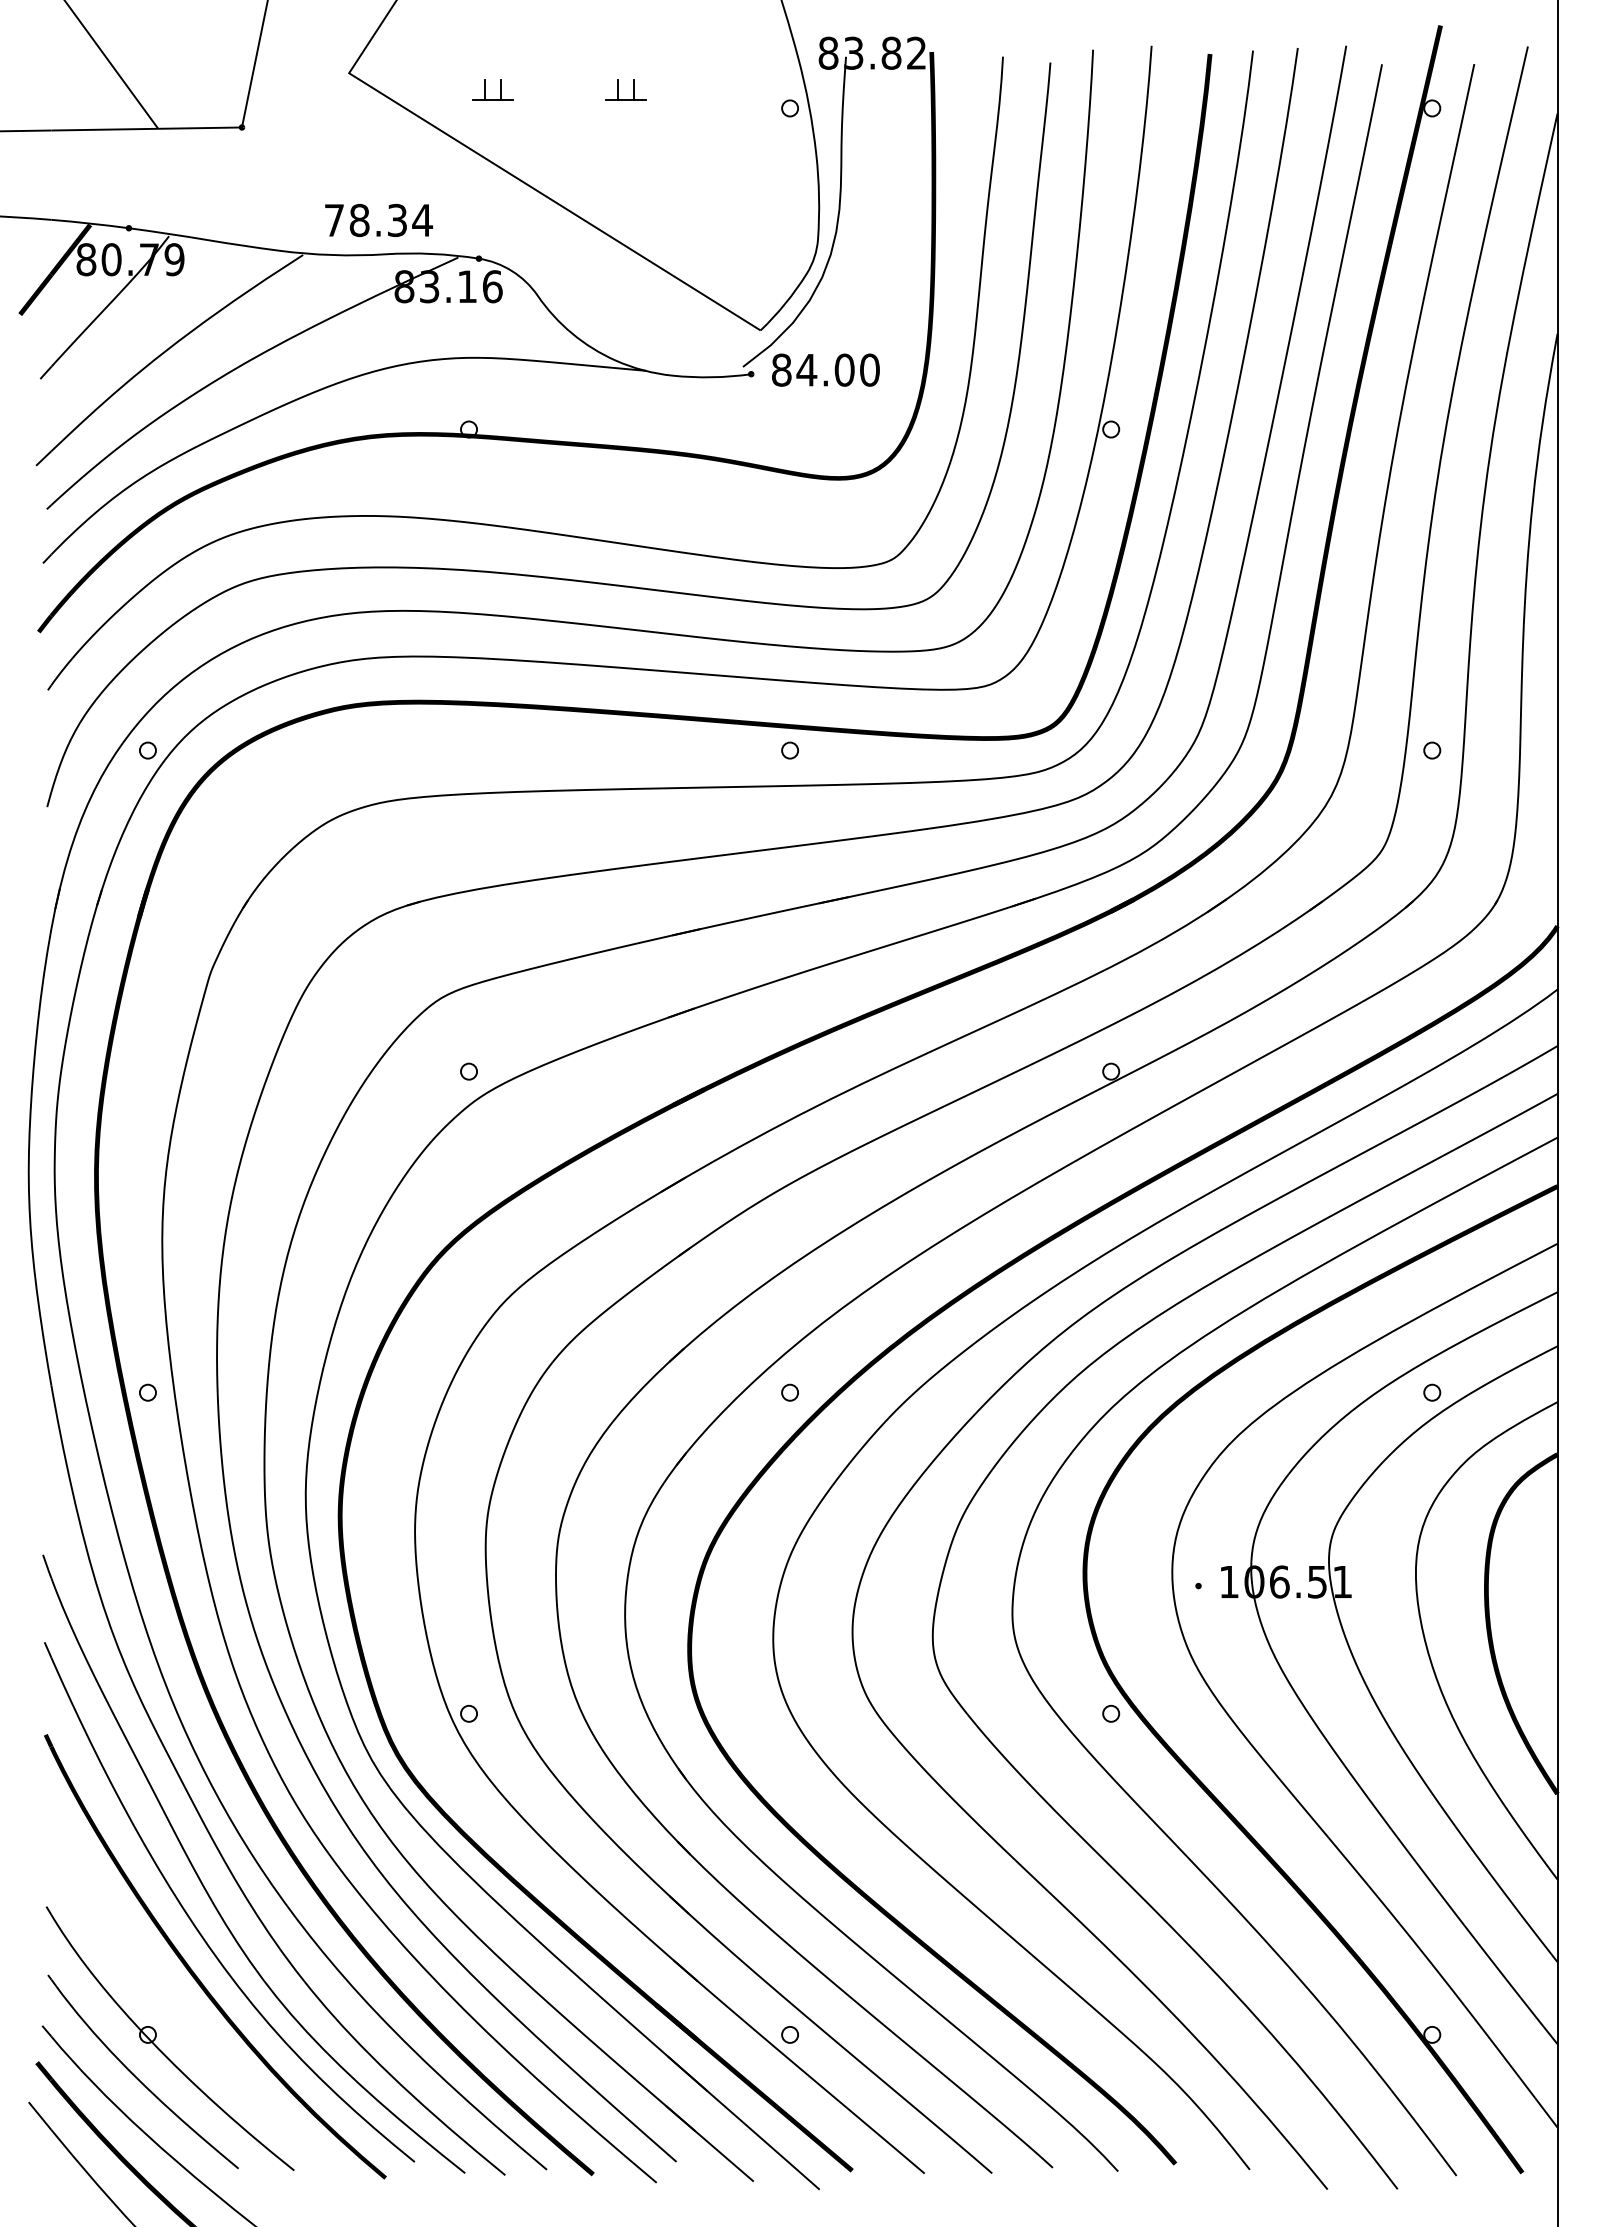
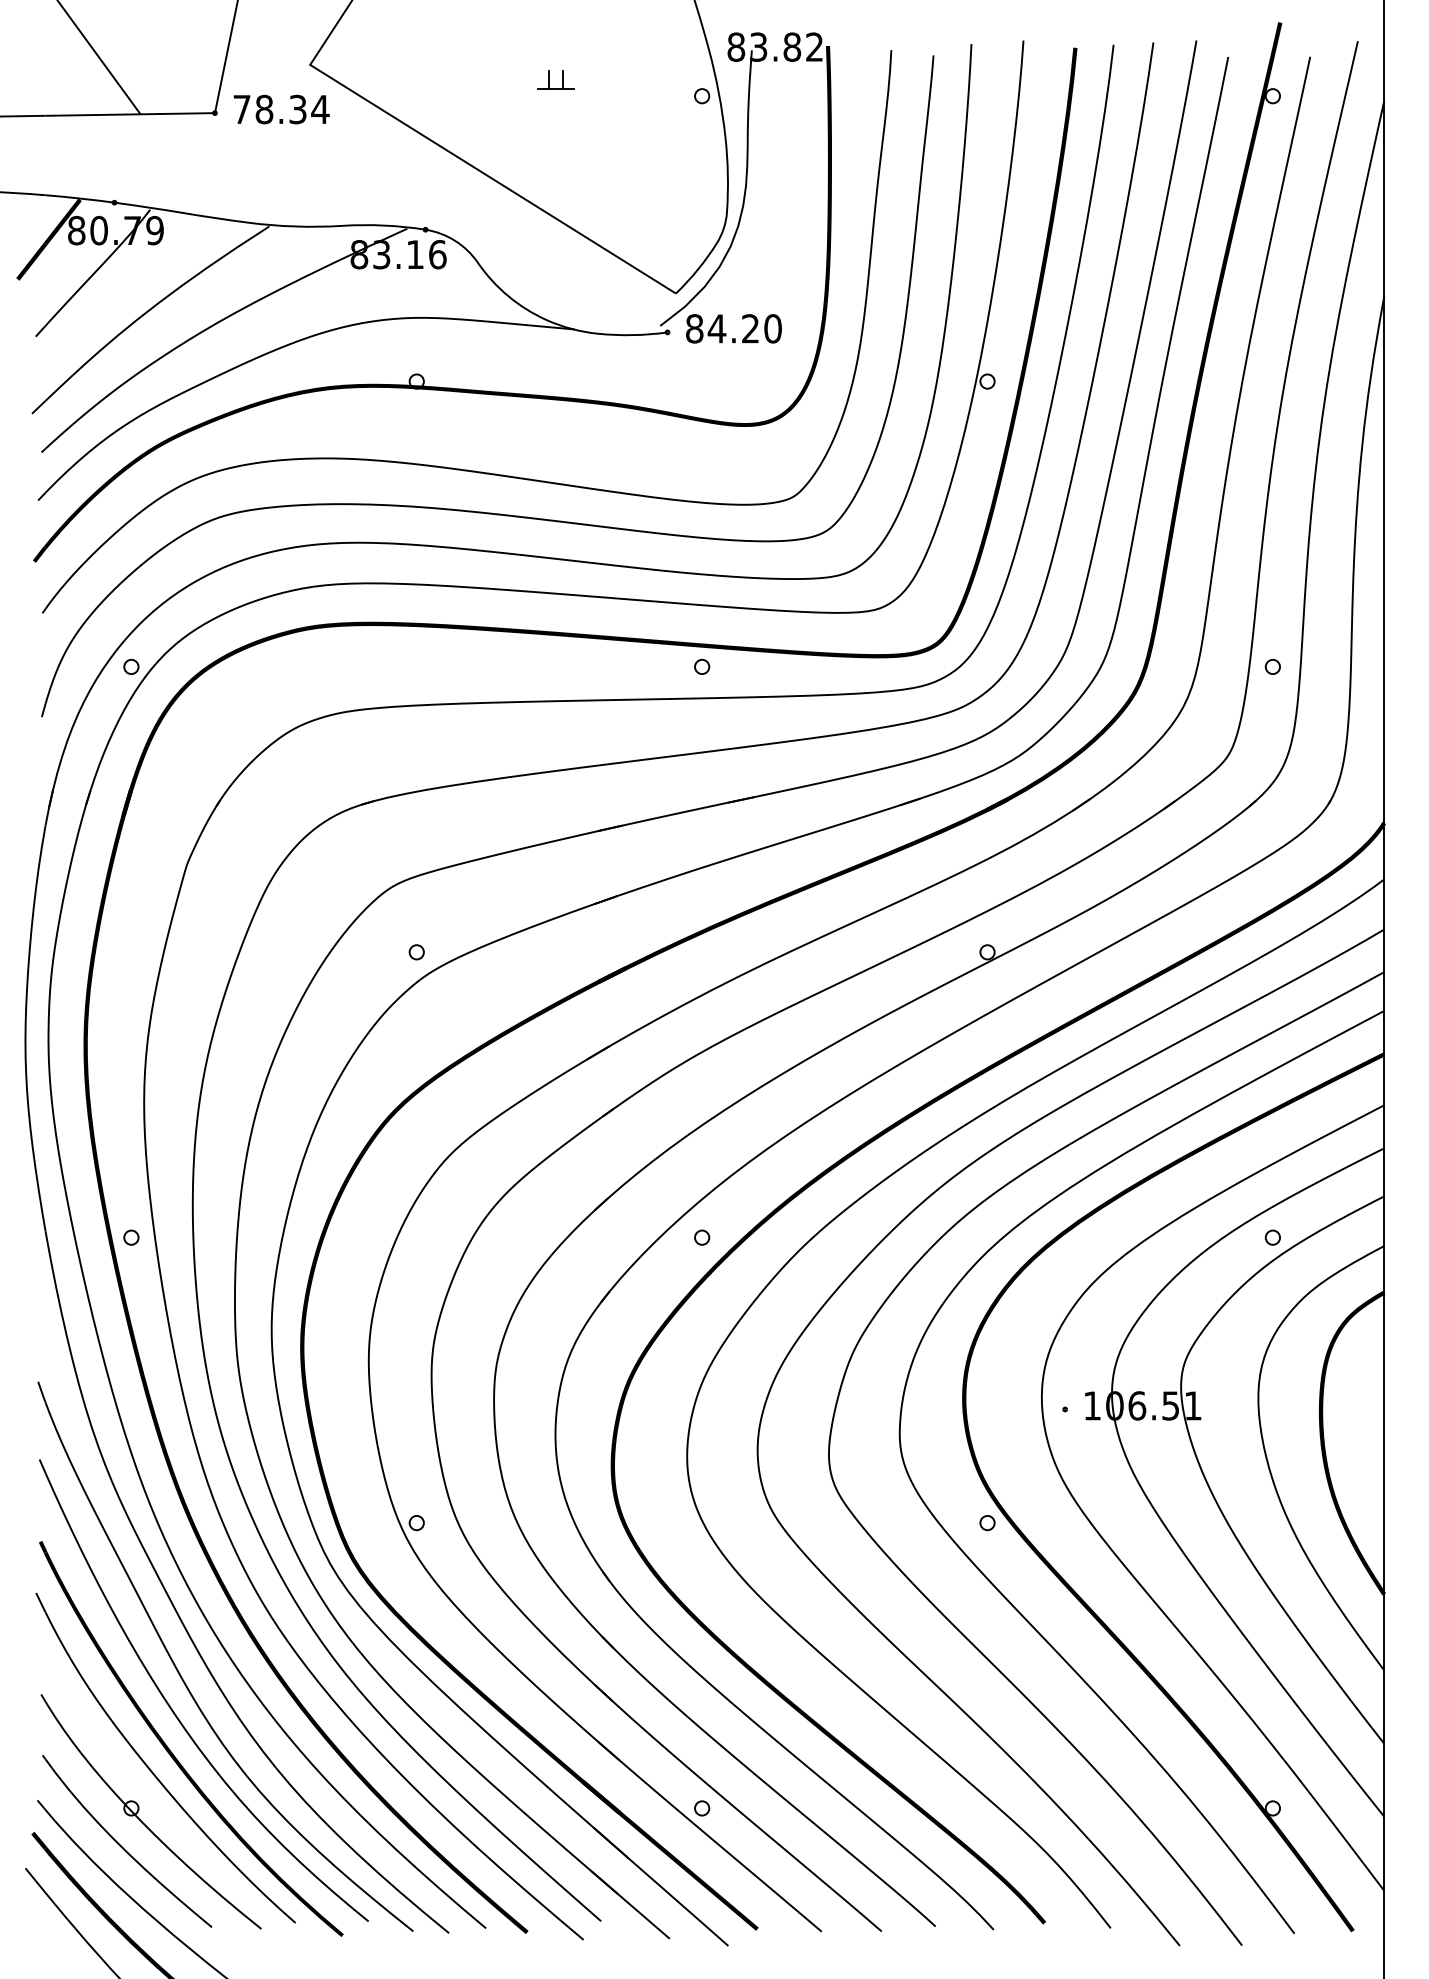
part: (485, 89) -> (431, 79), removed
text: (379, 220) -> (282, 109), moved
text: (844, 369) -> (750, 328), 84.00 -> 84.20
part: (171, 1992) -> (152, 1770), added

